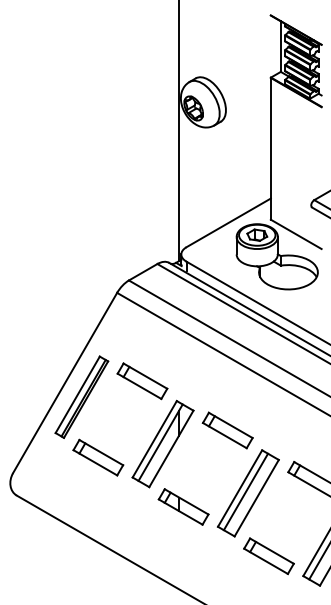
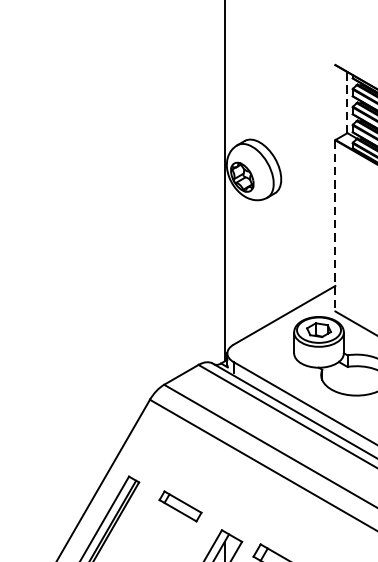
line: (280, 47) -> (347, 103), solid -> dashed
line: (270, 148) -> (334, 225), solid -> dashed
part: (142, 381) -> (180, 506), size x0.7

